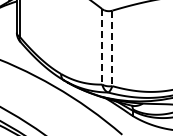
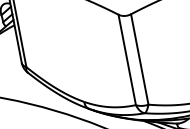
line: (102, 46) -> (127, 59), dashed -> solid
line: (112, 48) -> (139, 59), dashed -> solid

